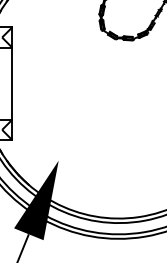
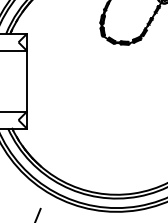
fill: (36, 200) -> (47, 179), removed

